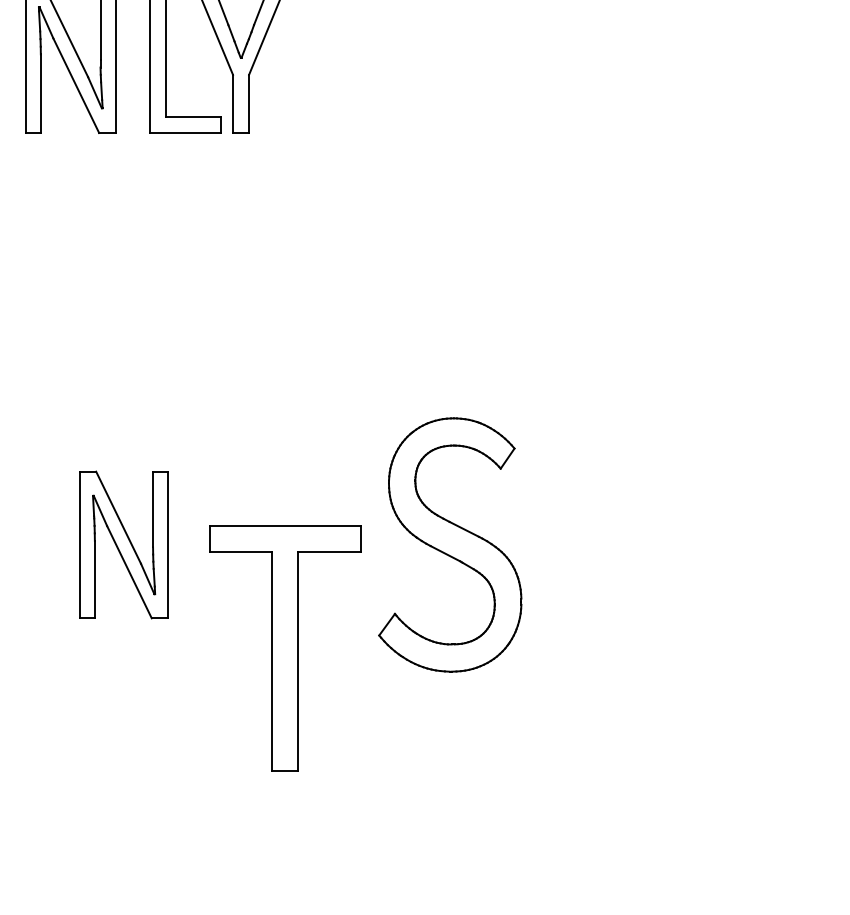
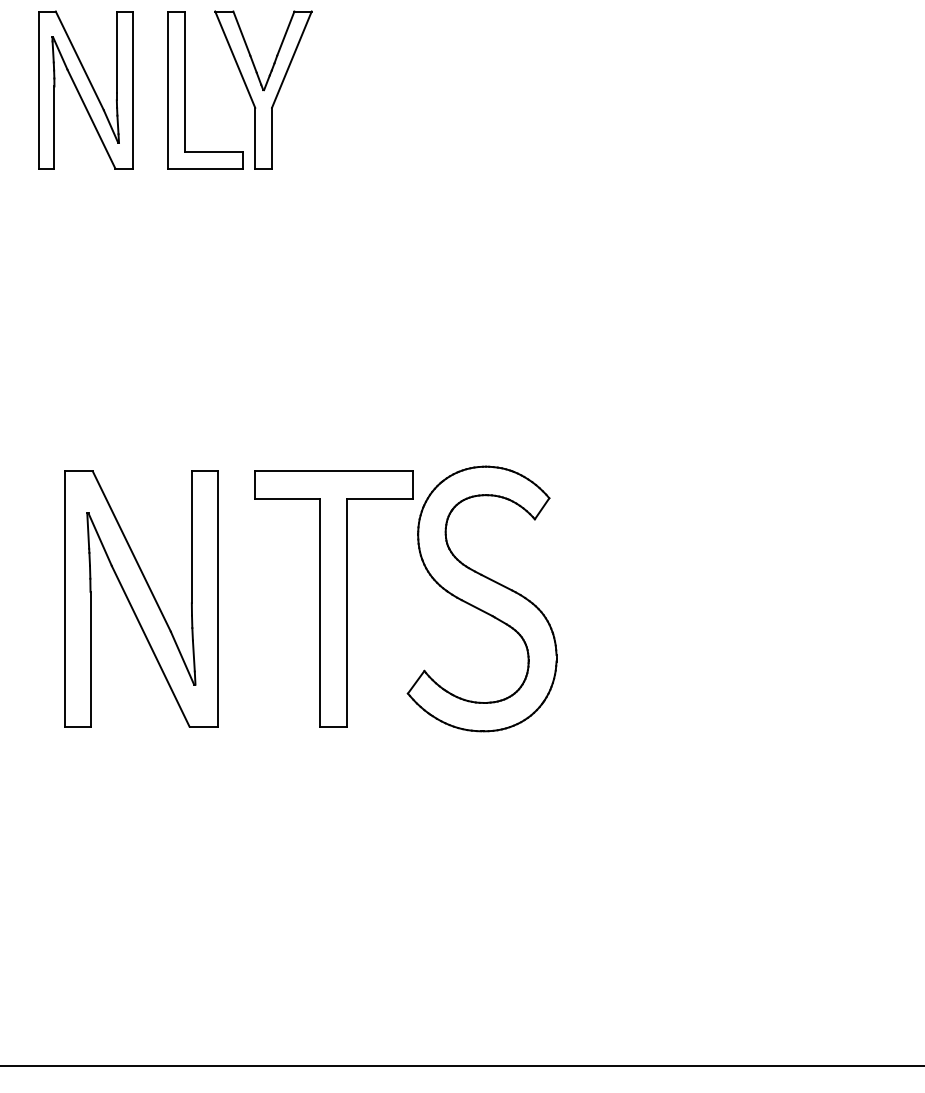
part: (124, 544) -> (141, 598), size x1.67
part: (284, 647) -> (333, 598), moved

